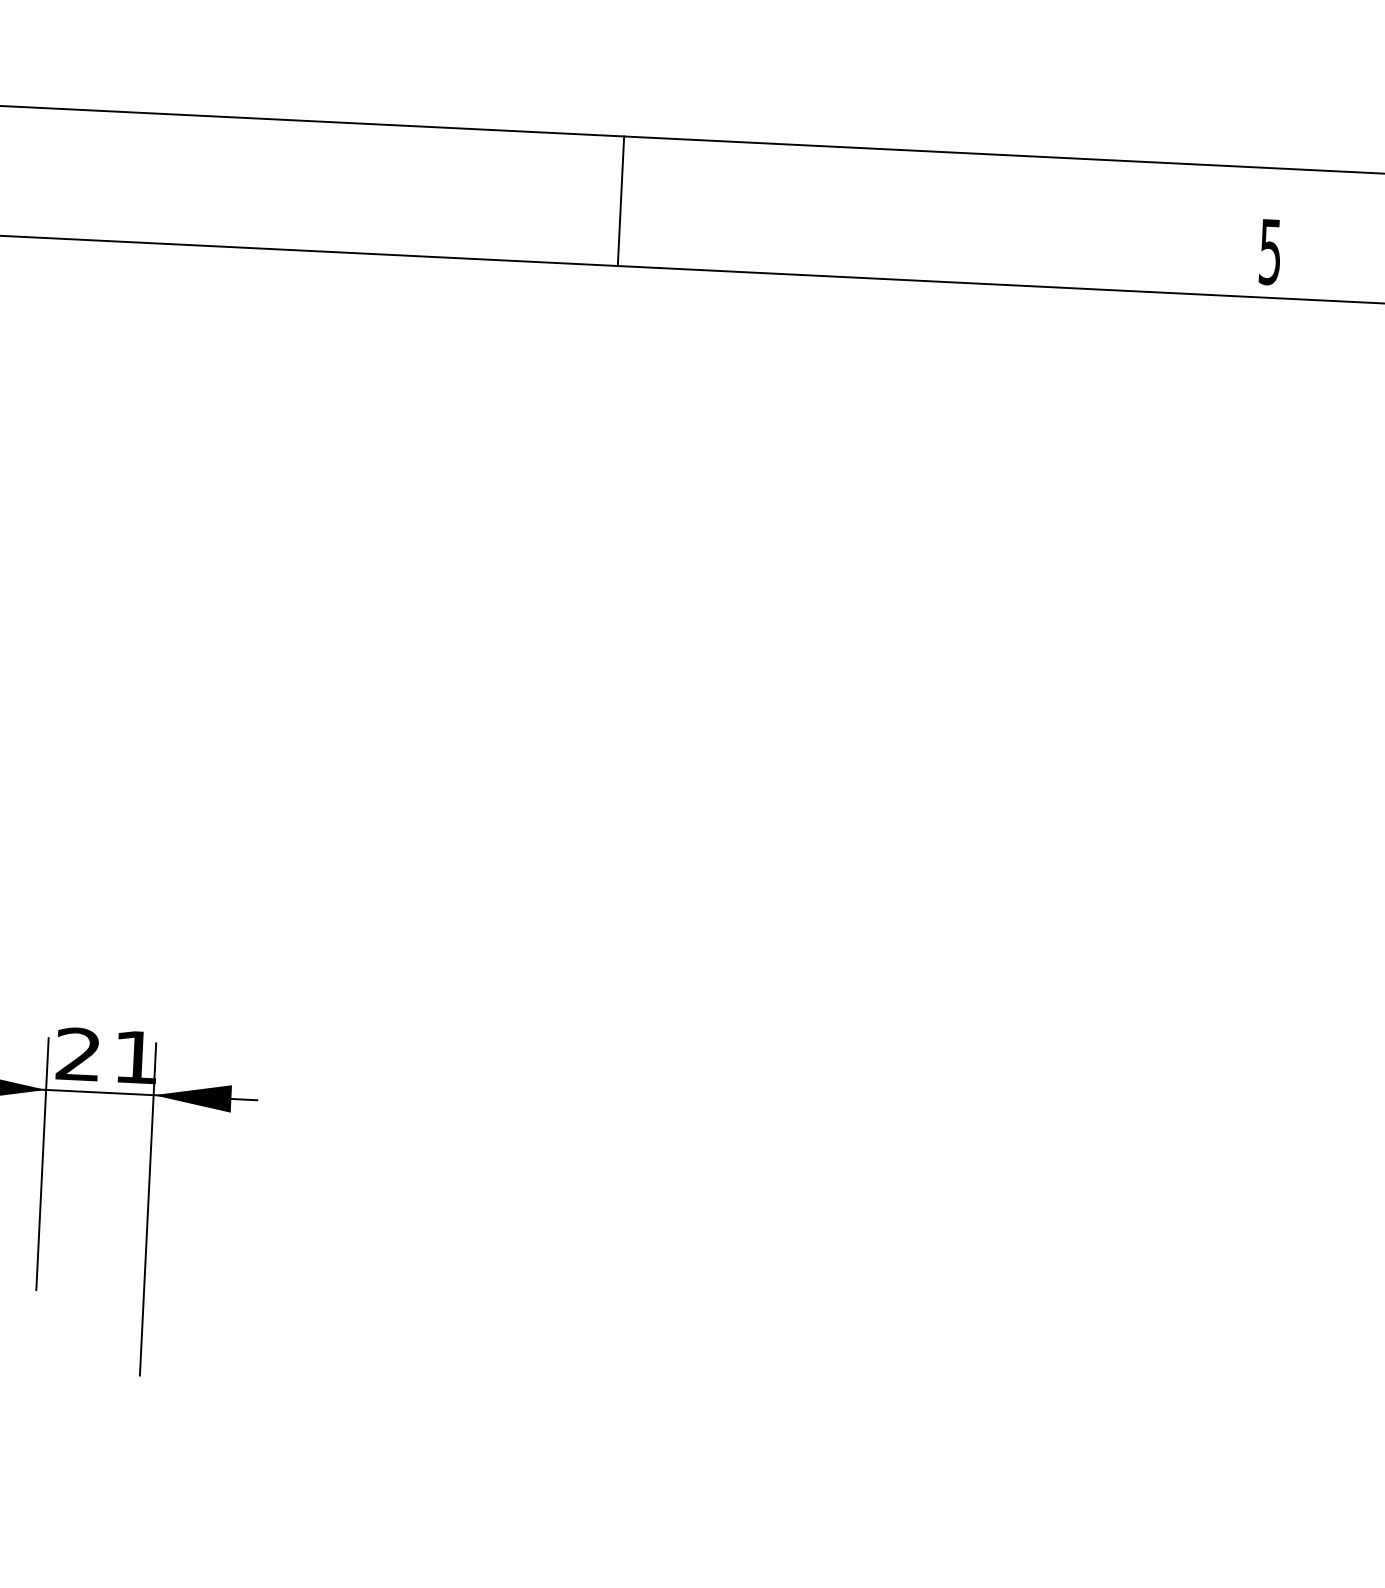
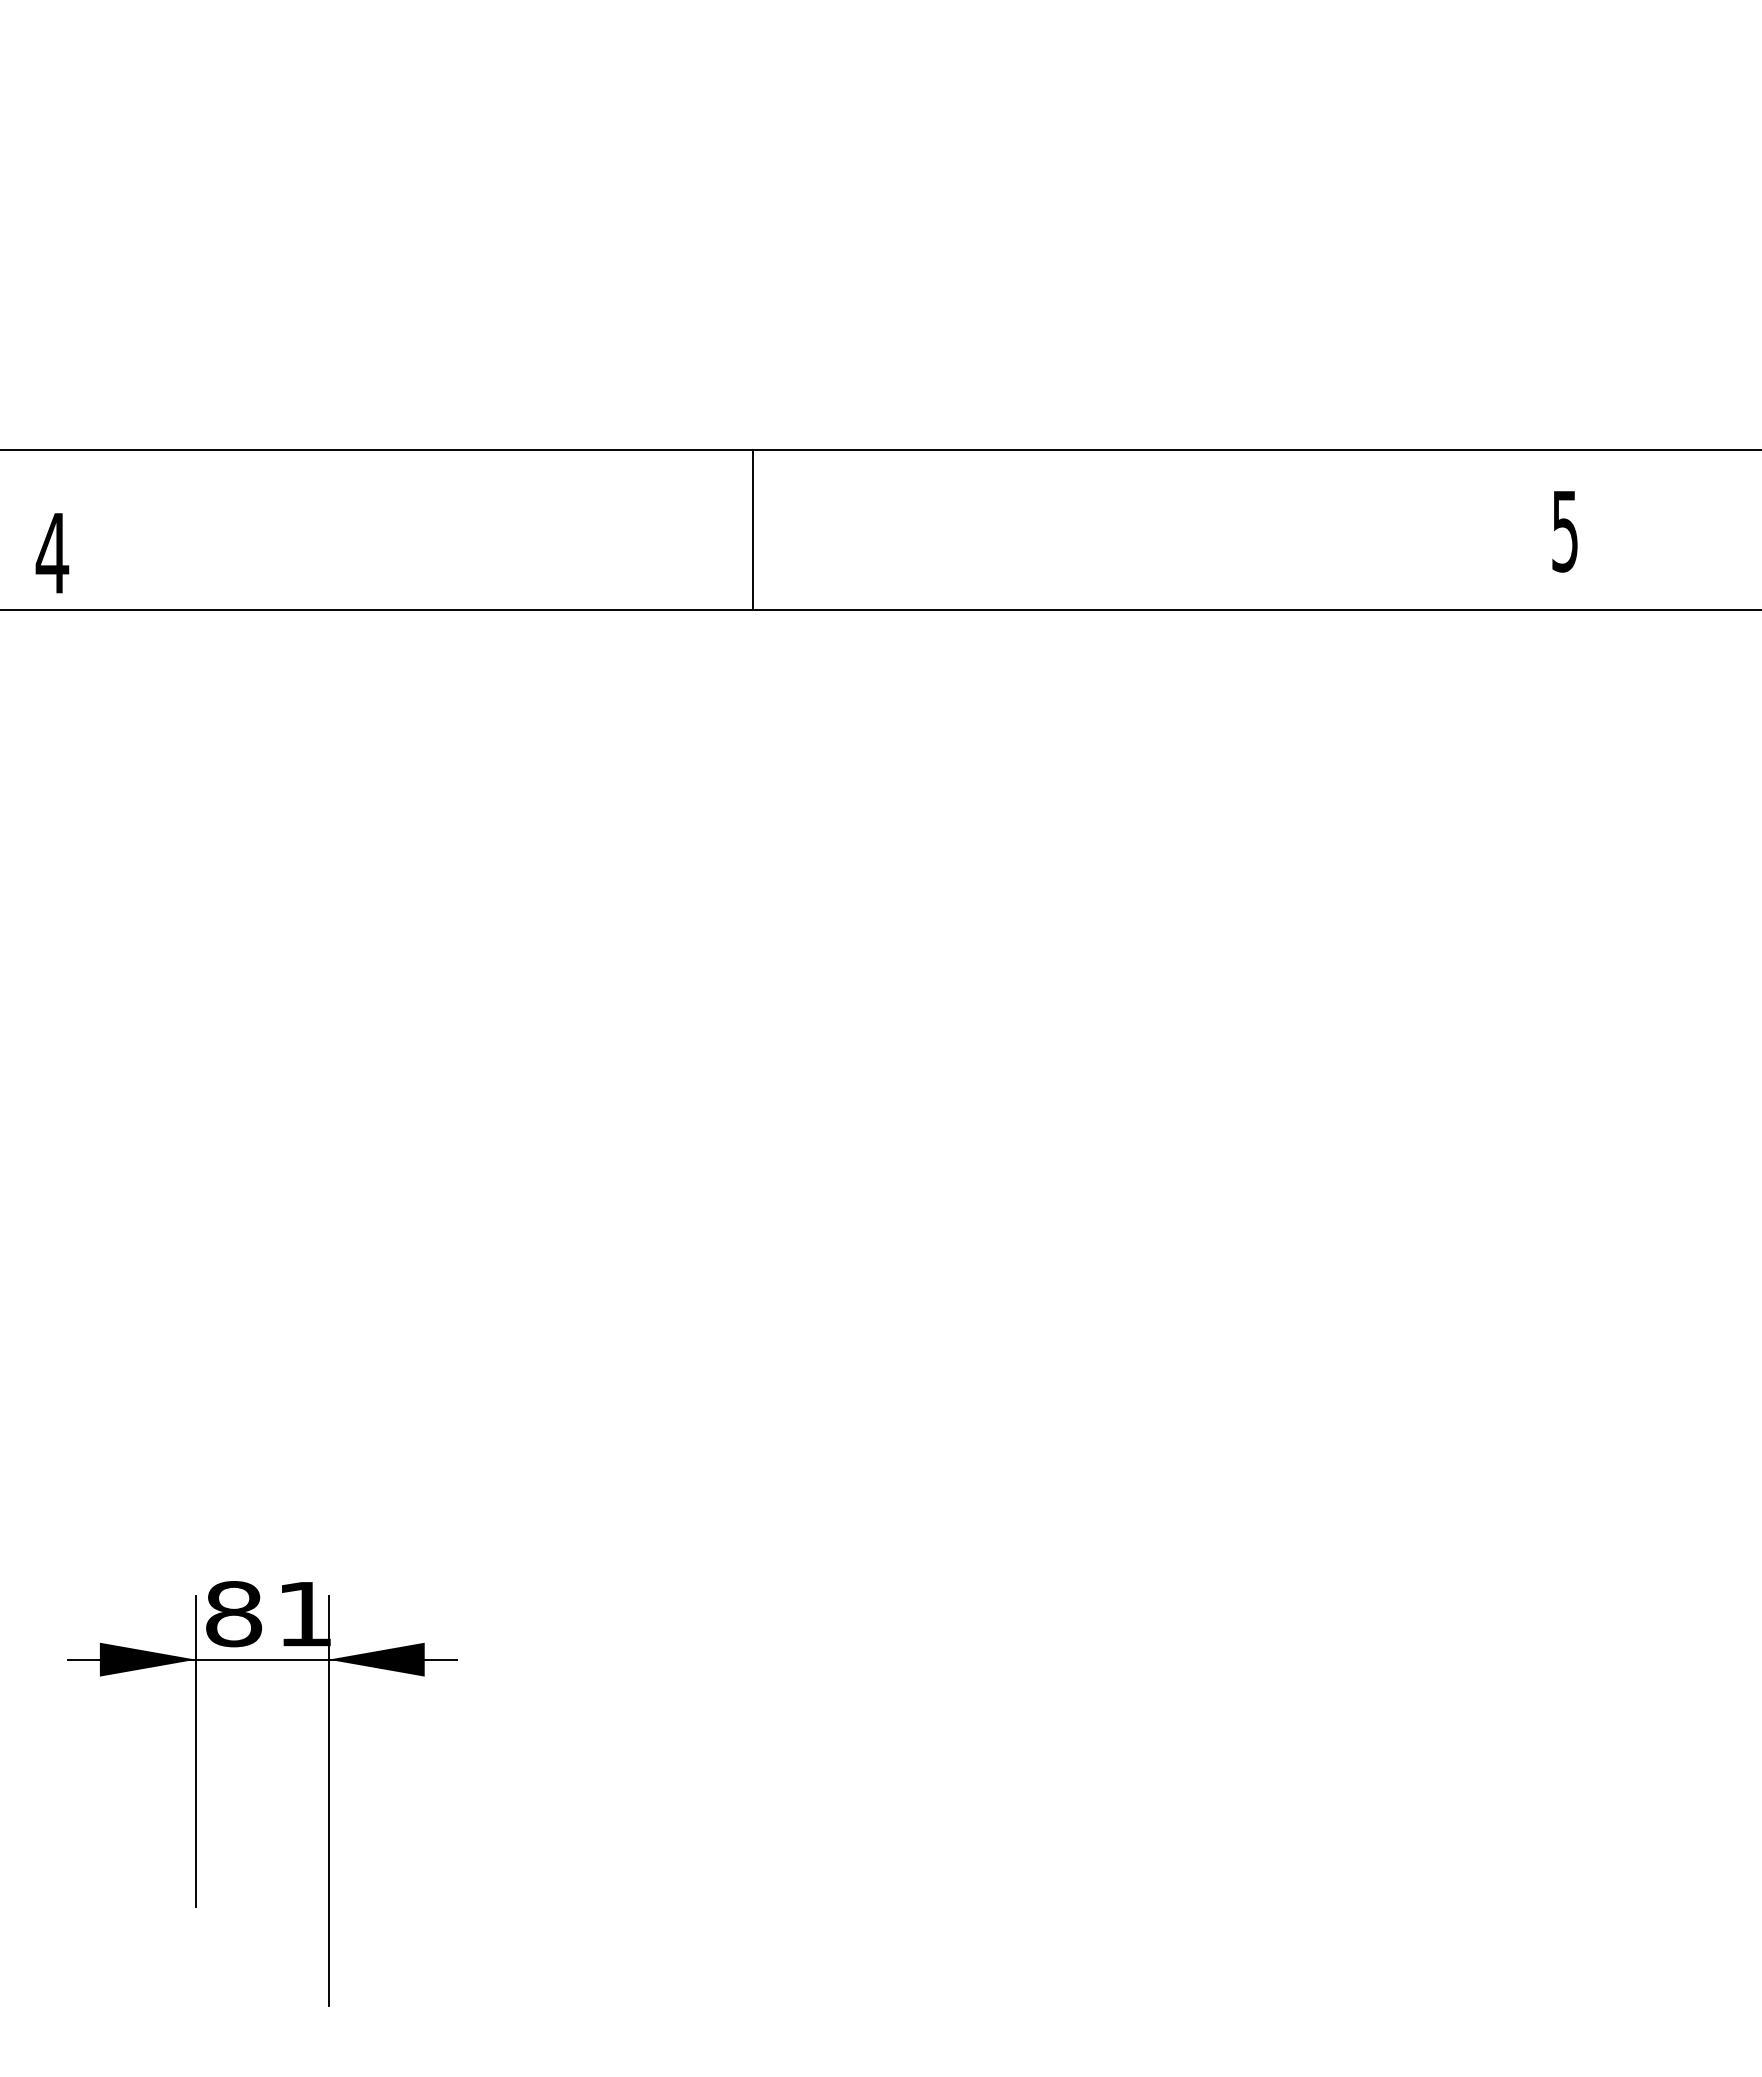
line: (620, 200) -> (752, 529), moved
text: (1269, 252) -> (1564, 531), moved
text: (79, 1054) -> (234, 1614), 21 -> 81

